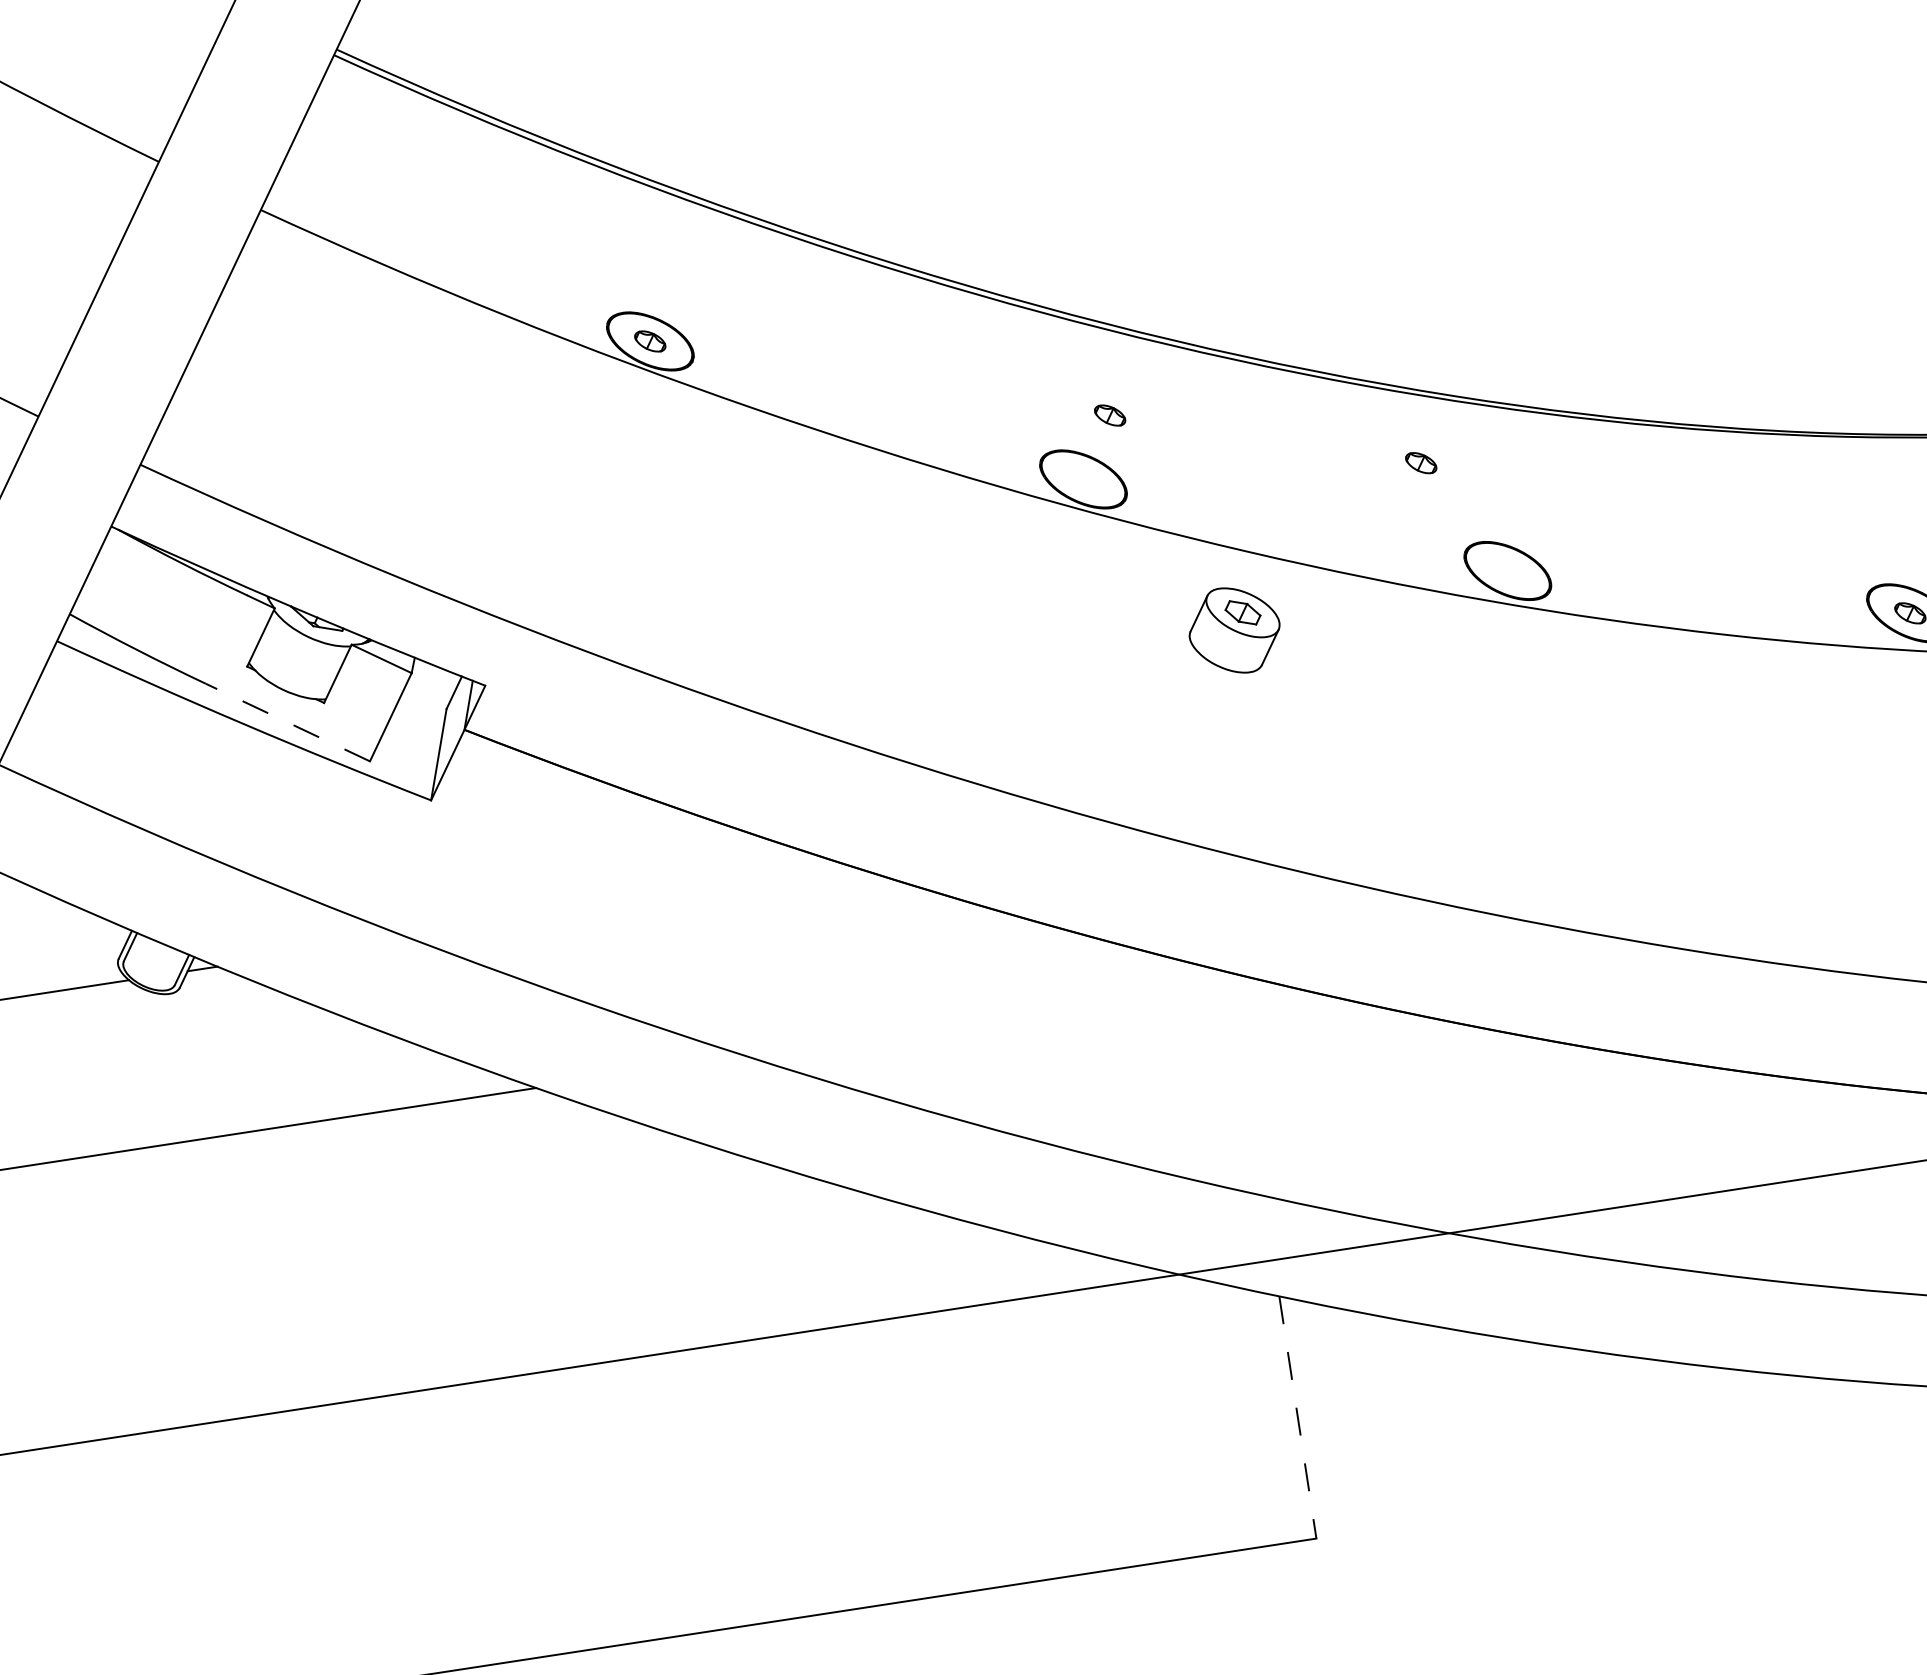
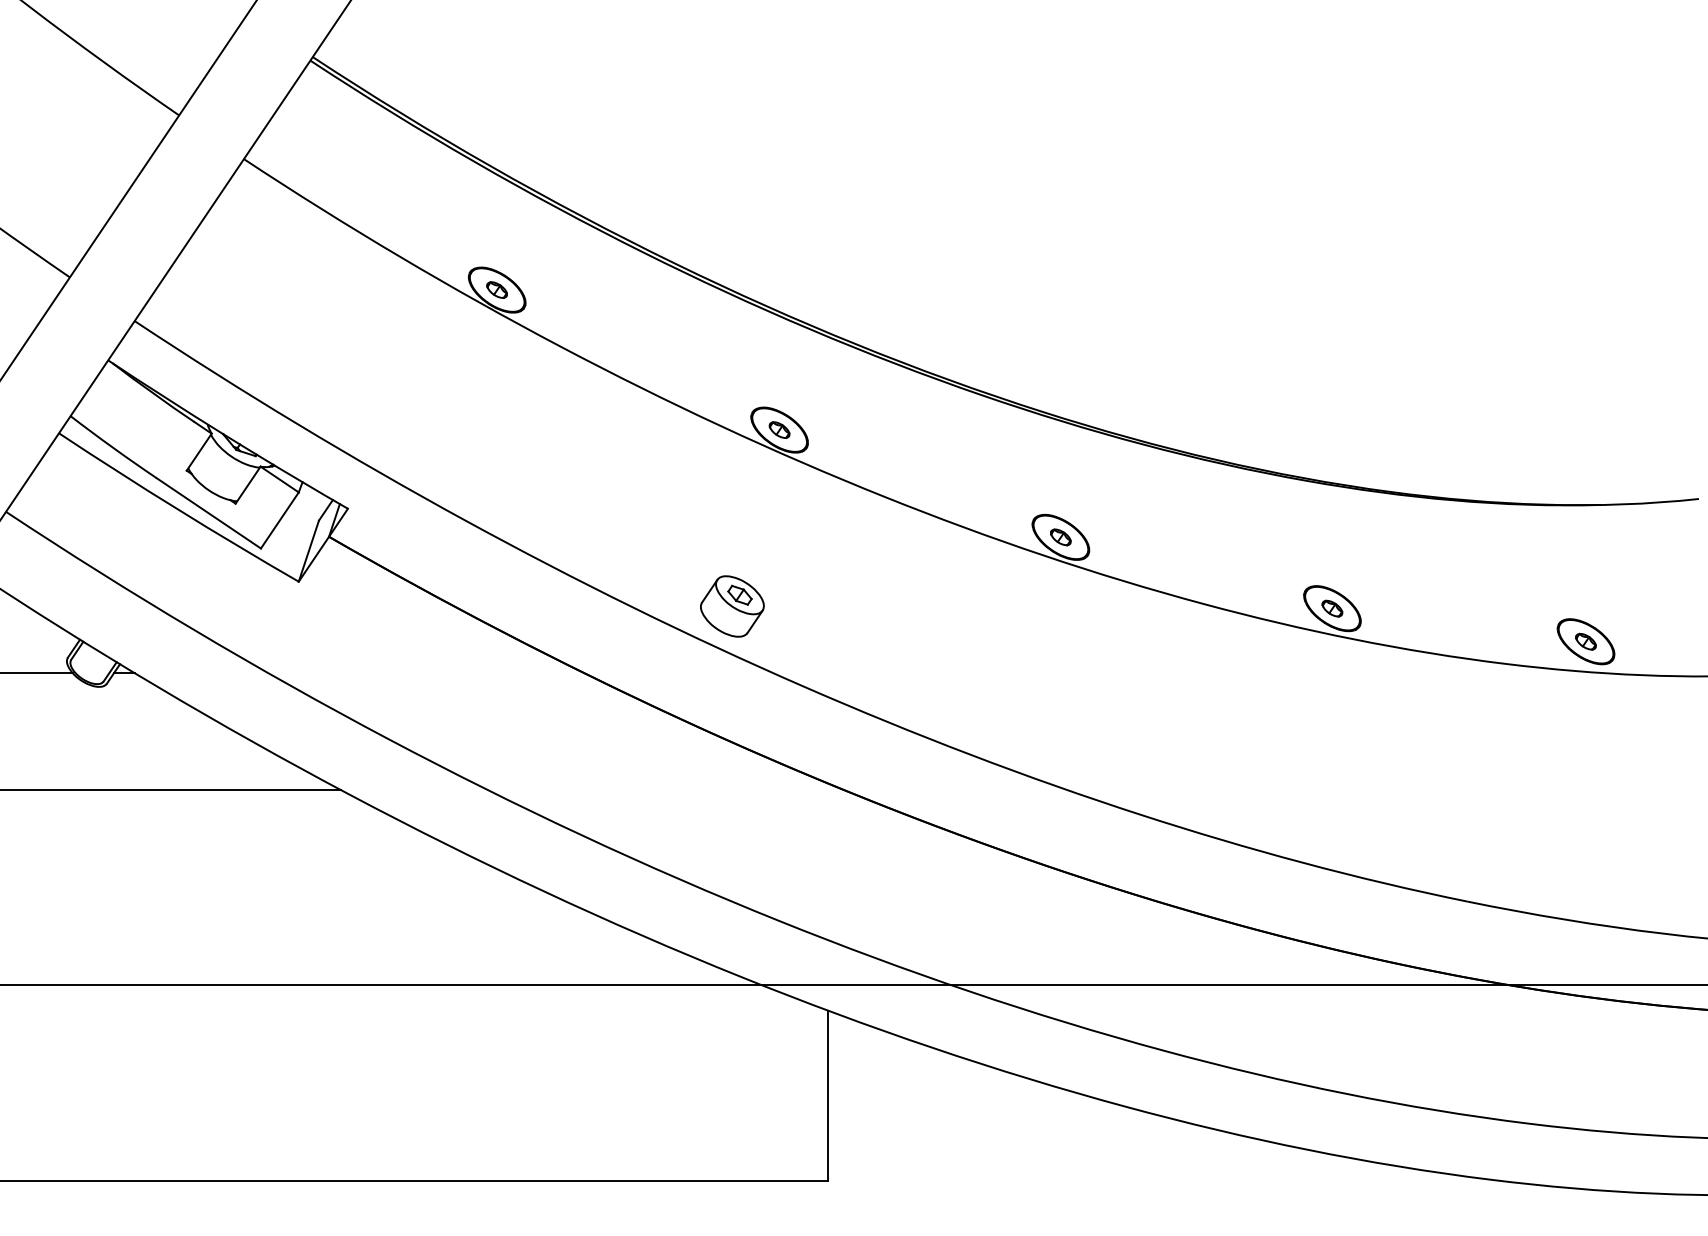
part: (1109, 414) -> (779, 429), moved
part: (1420, 463) -> (1060, 537), moved
part: (1234, 630) -> (732, 606), moved
line: (287, 722) -> (208, 513), dashed -> solid
line: (1298, 1417) -> (828, 1095), dashed -> solid

